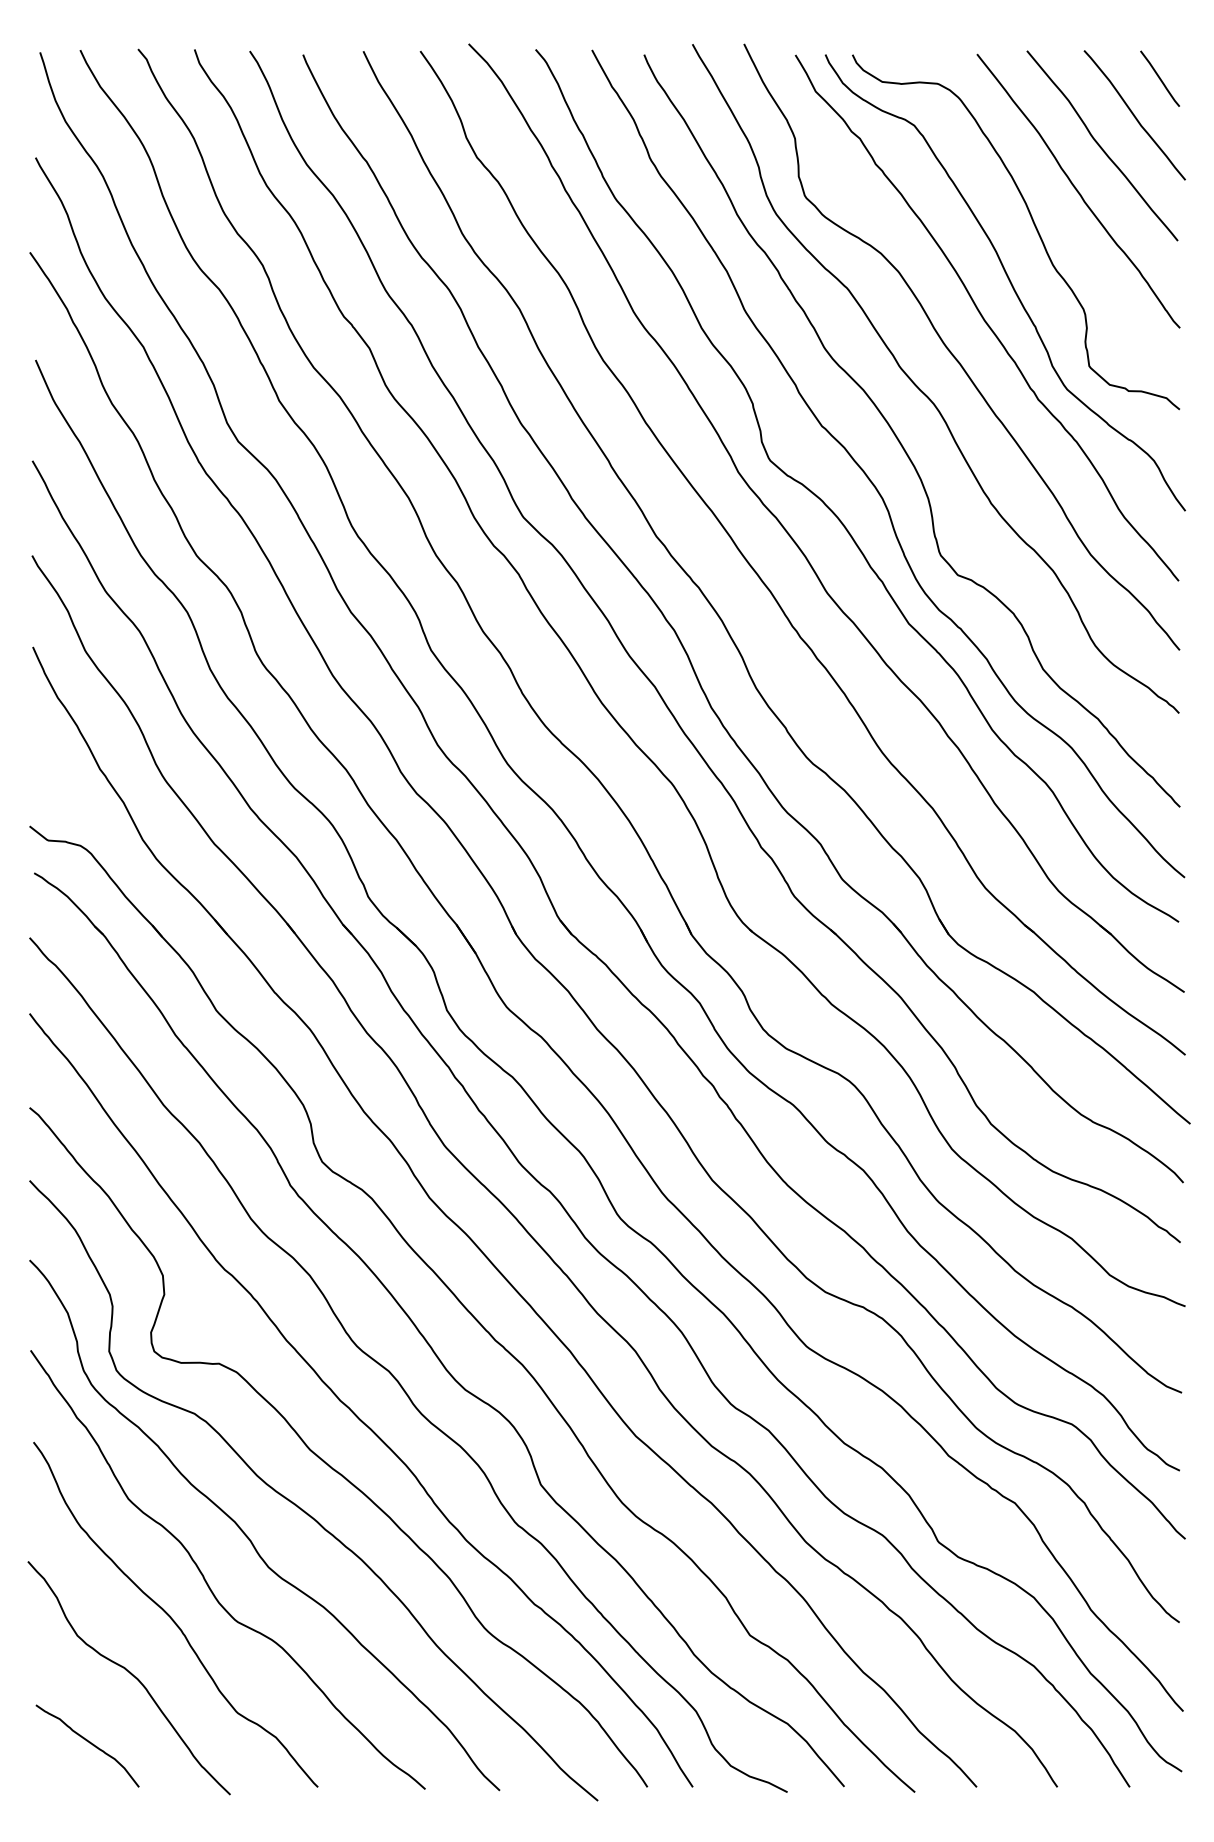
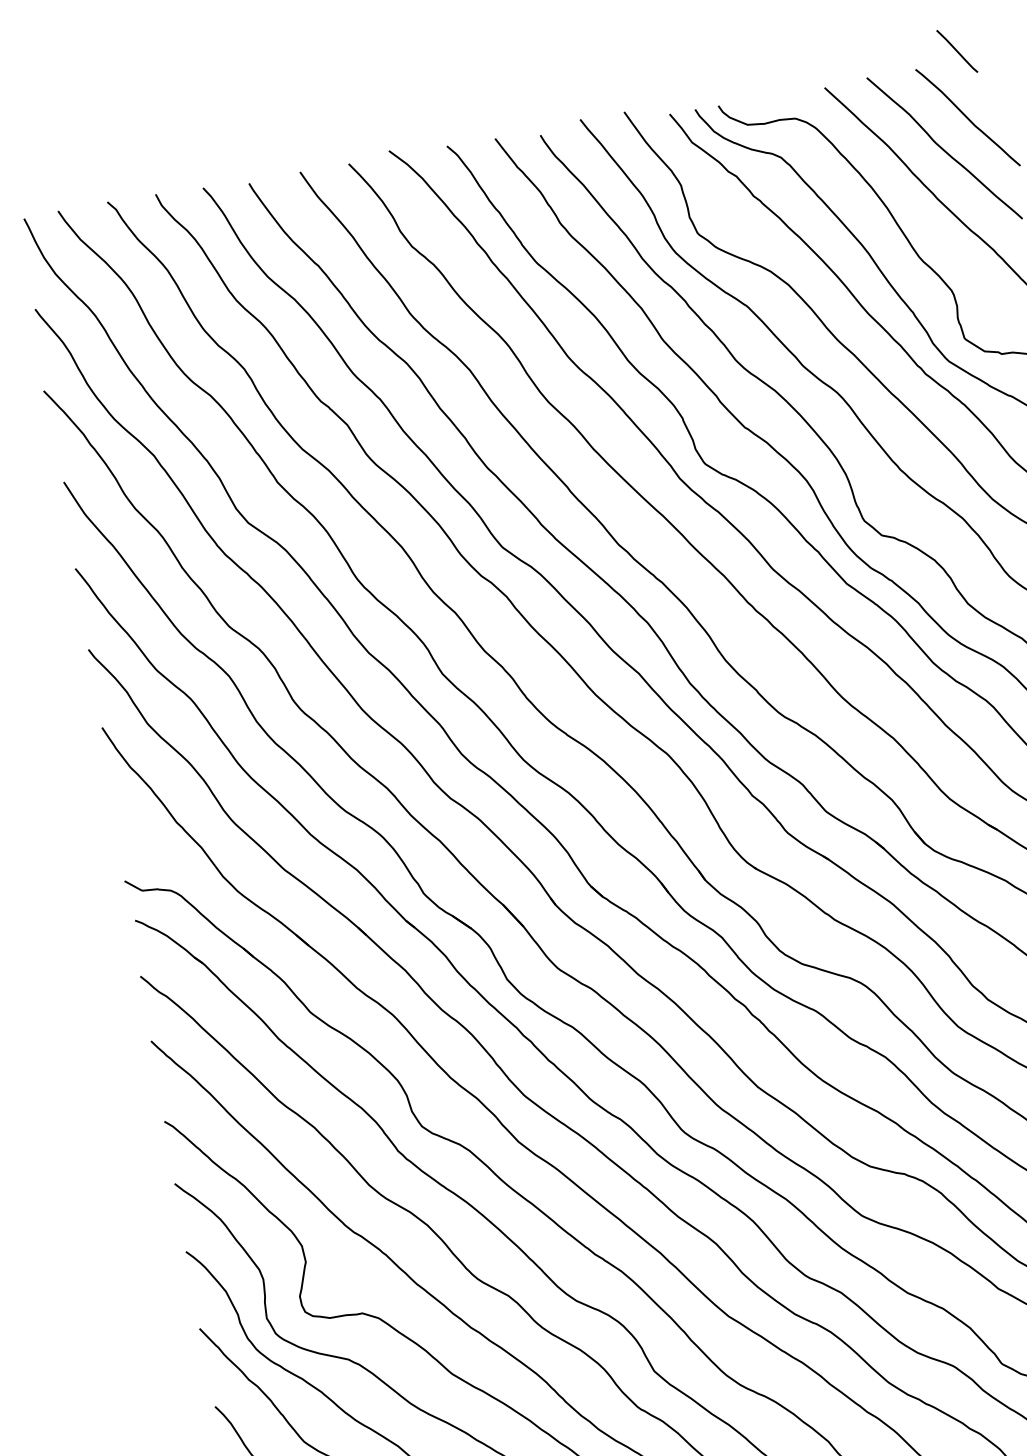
line: (1159, 78) -> (956, 51), moved

